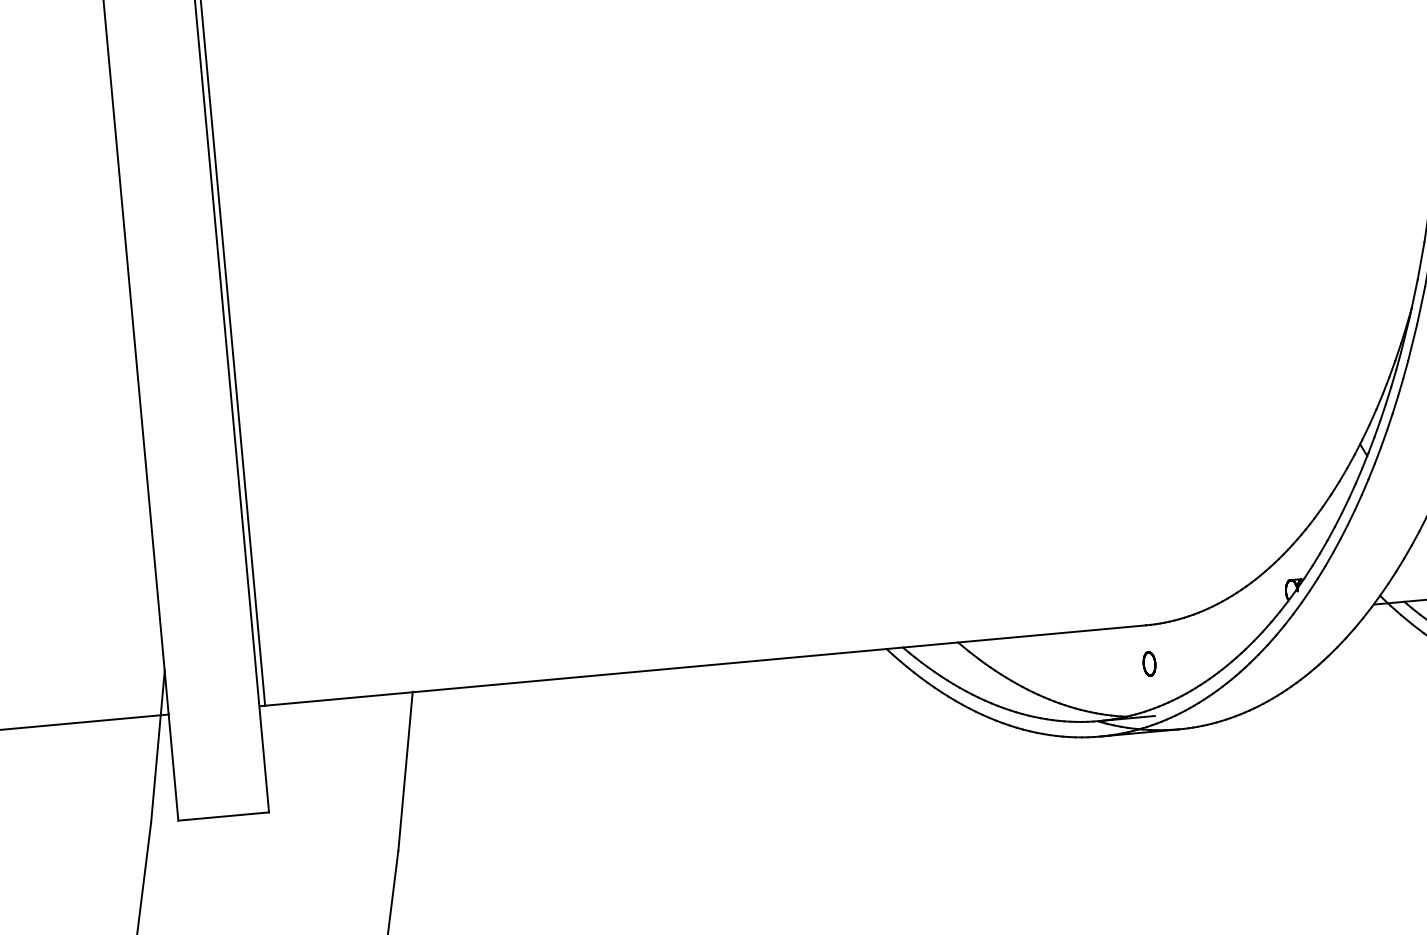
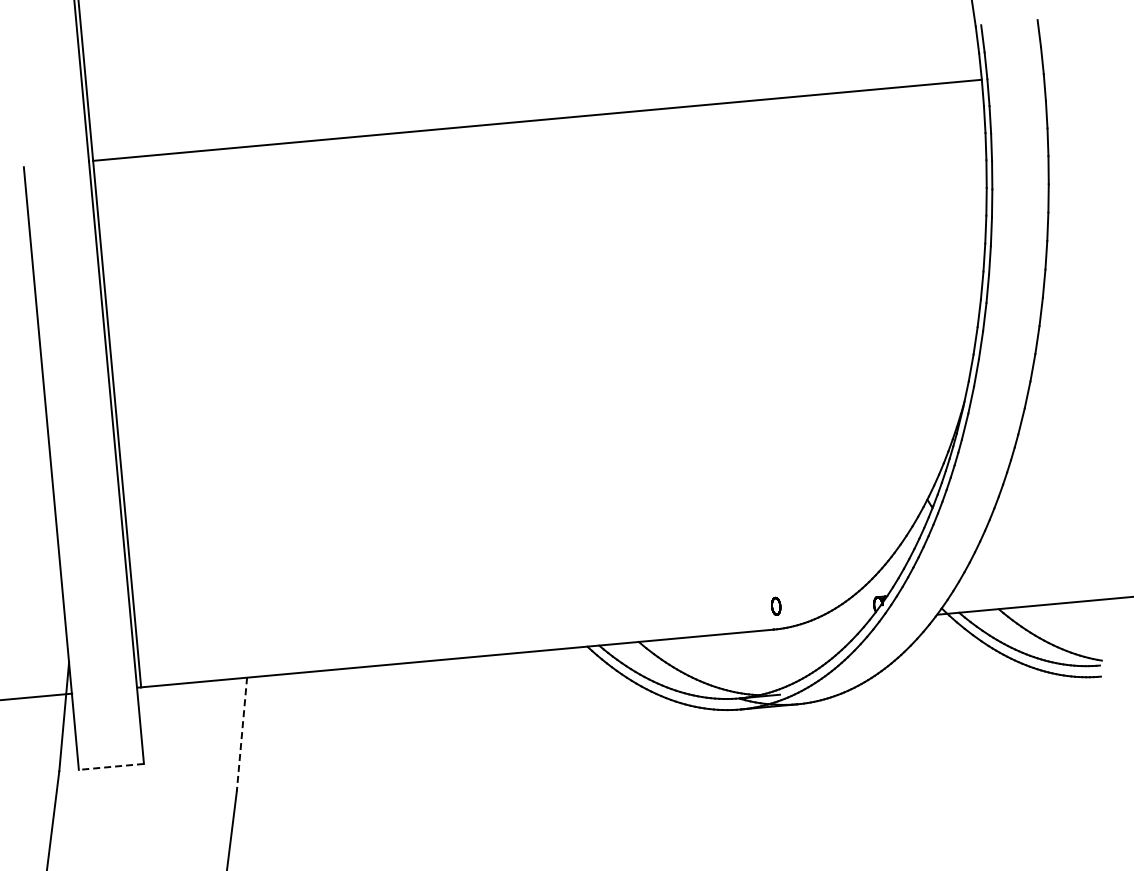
part: (1149, 662) -> (776, 605), moved
line: (404, 771) -> (241, 734), solid -> dashed
line: (223, 815) -> (111, 766), solid -> dashed

